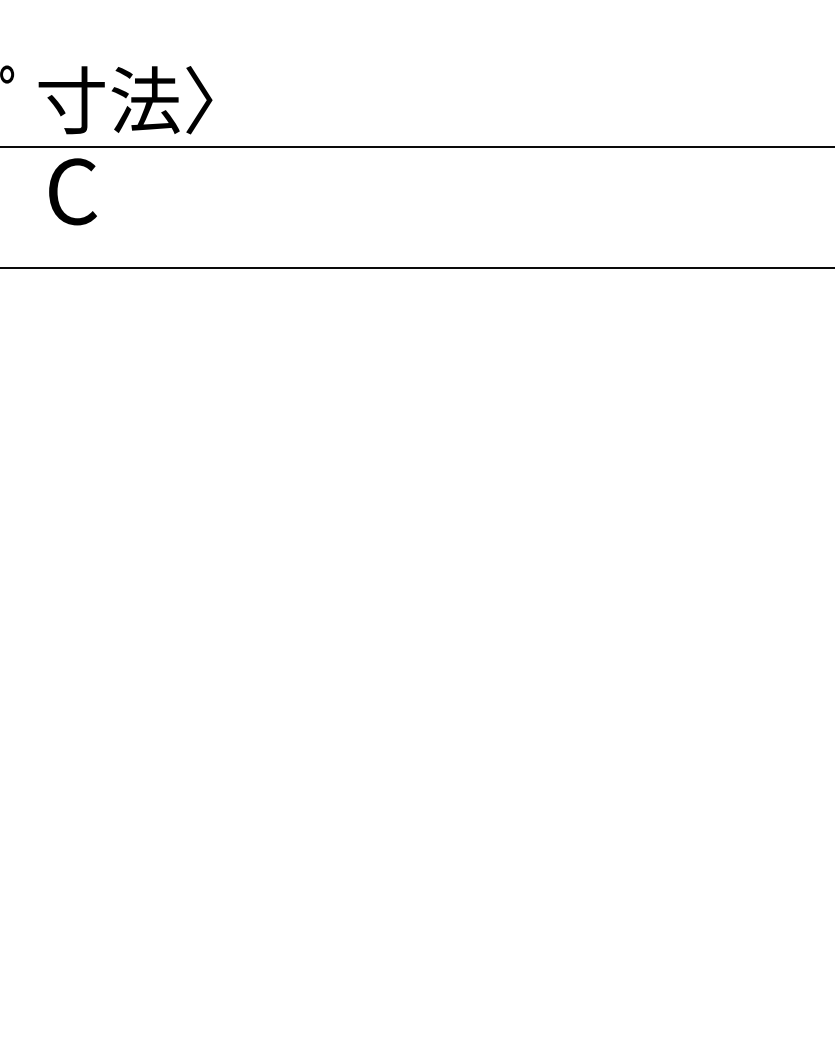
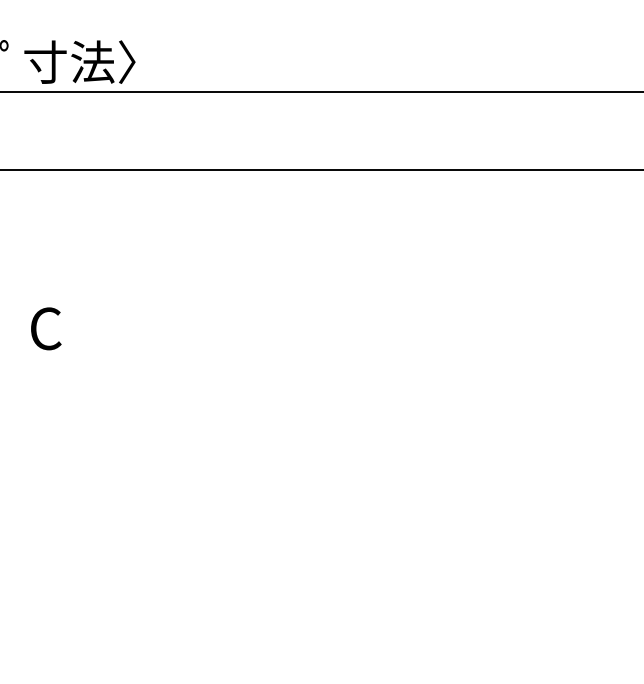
text: (73, 191) -> (46, 328), moved

